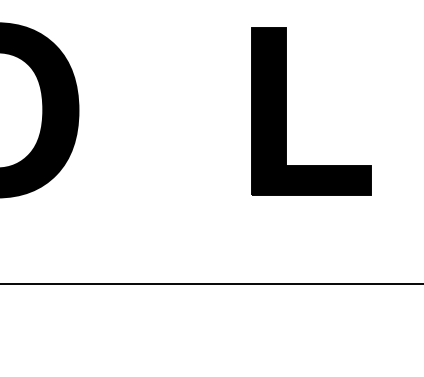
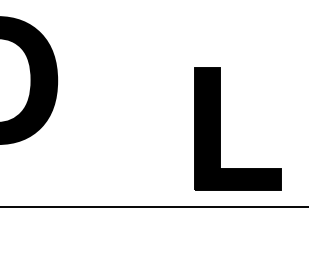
part: (287, 110) -> (220, 128), moved

